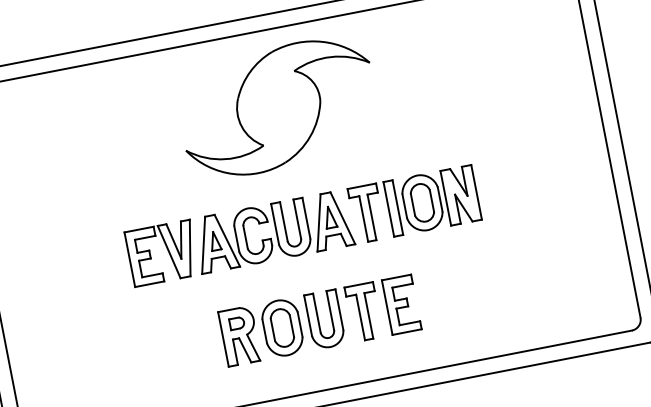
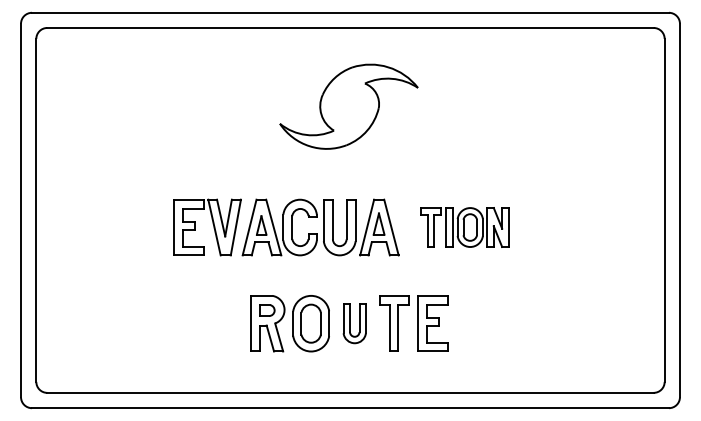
part: (277, 107) -> (348, 106), size x0.7
part: (414, 204) -> (464, 227), size x0.7
part: (324, 319) -> (354, 323), size x0.7

